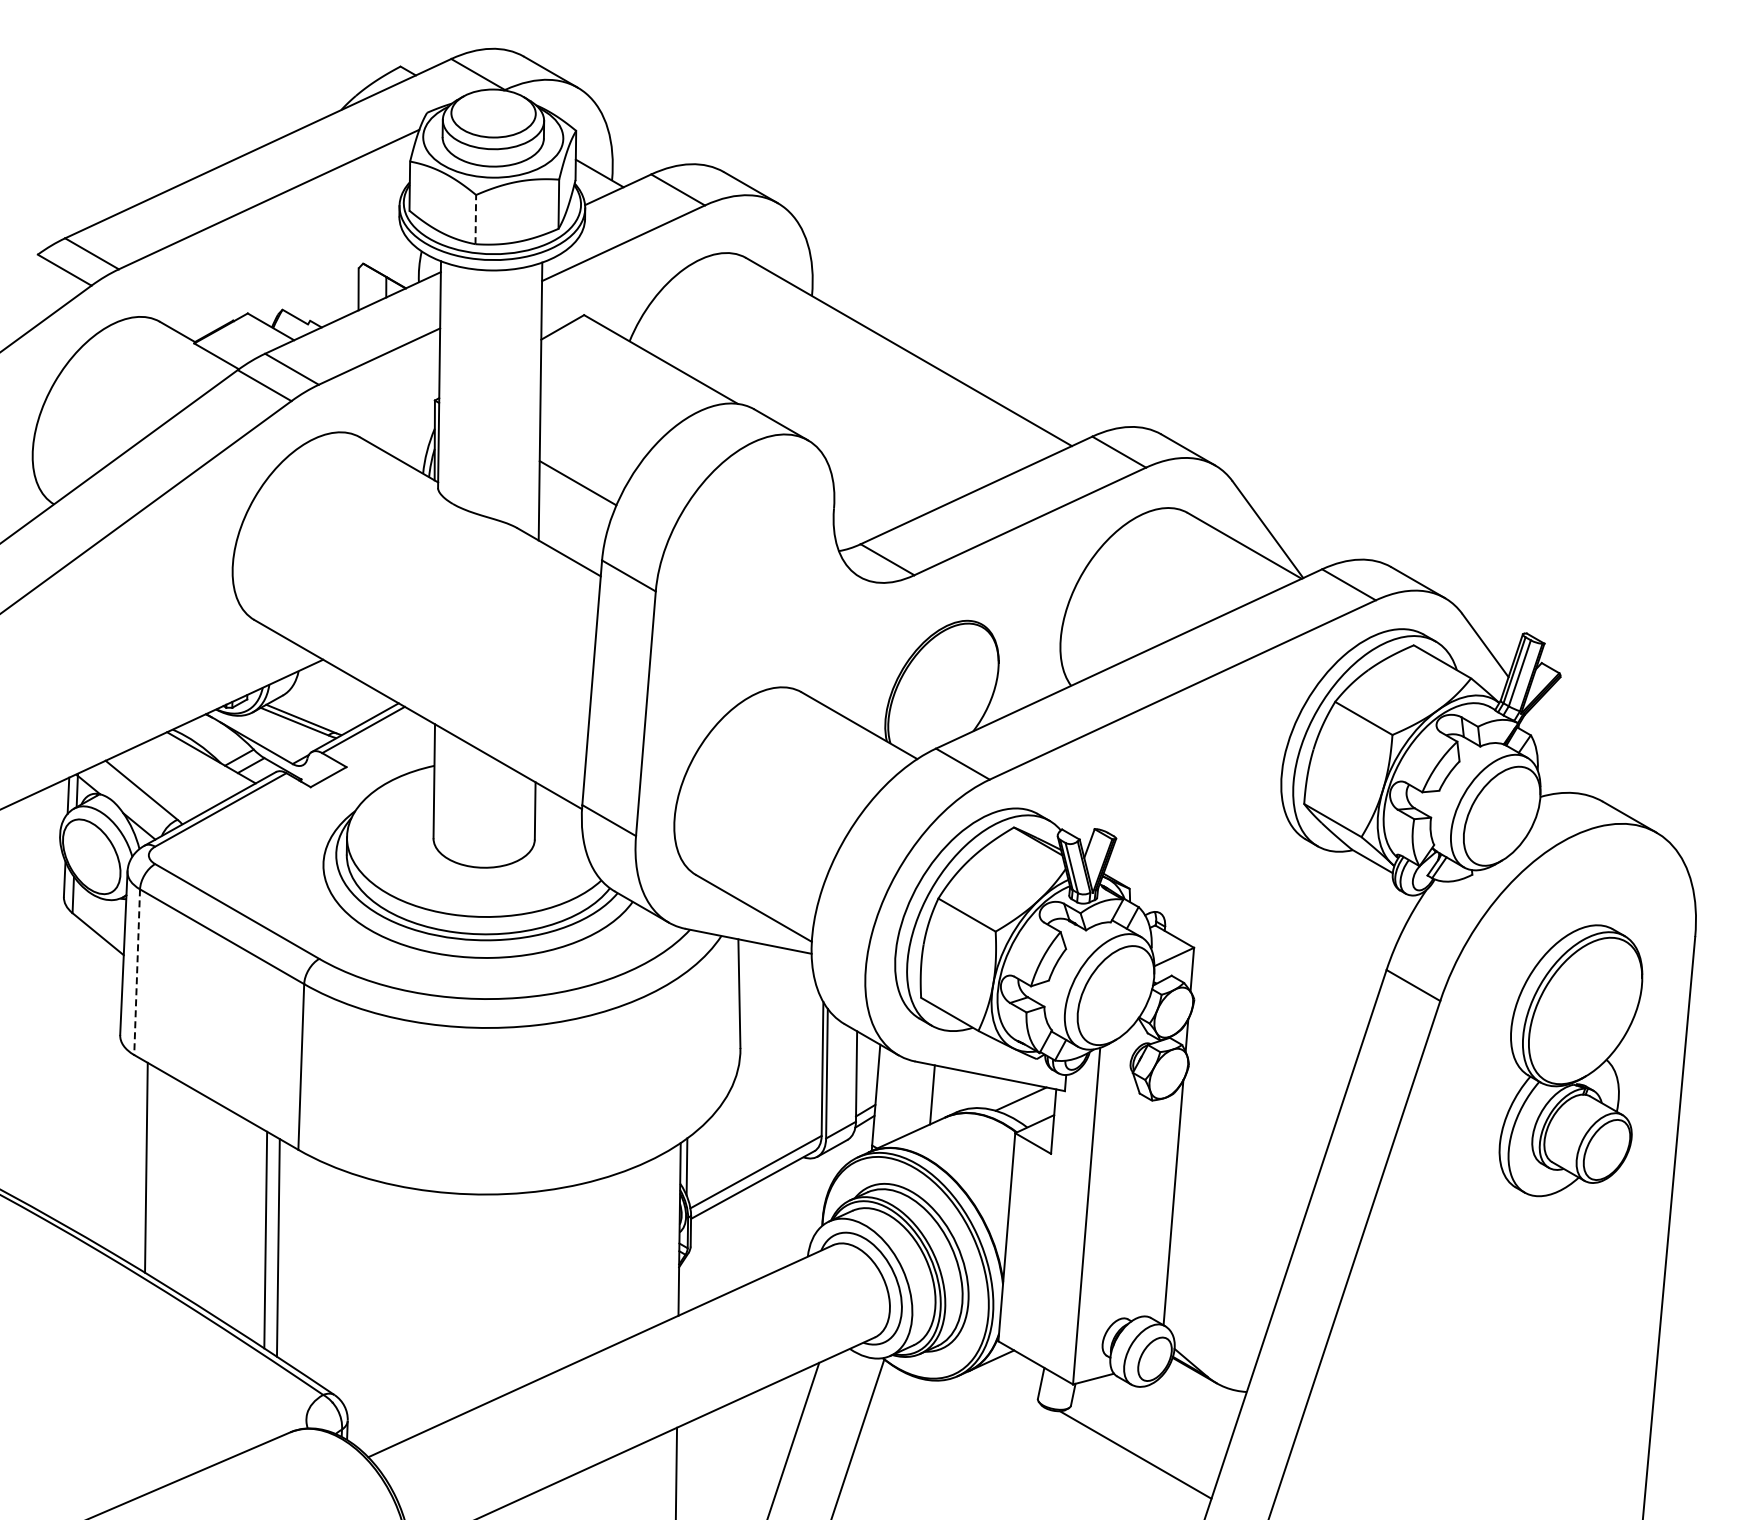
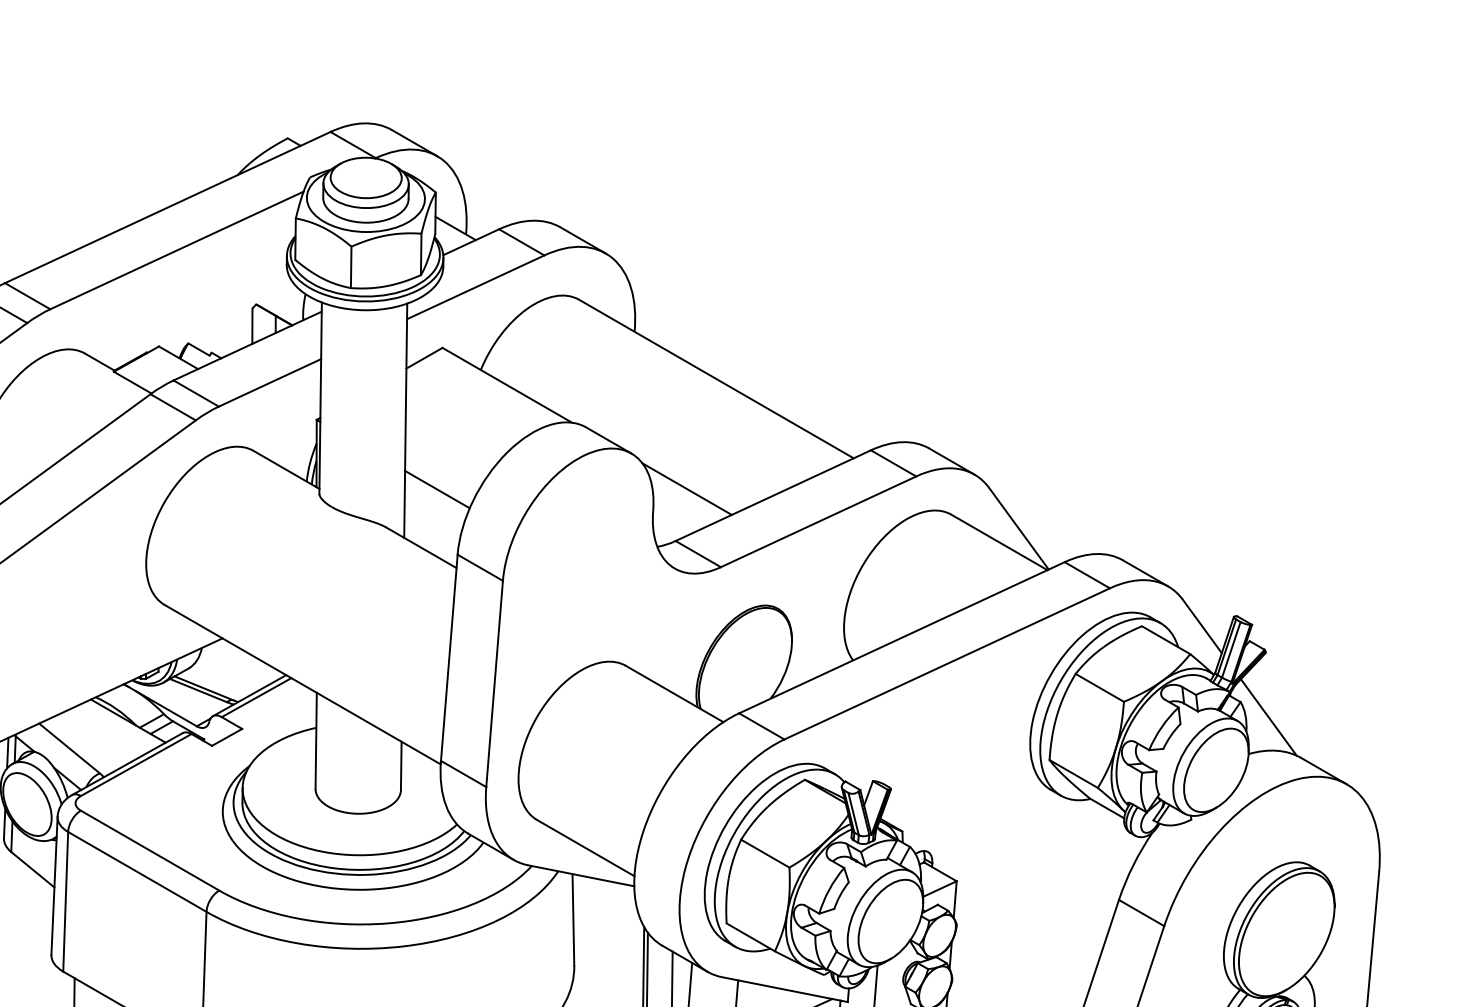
line: (475, 219) -> (350, 267), dashed -> solid
line: (874, 482) -> (687, 488), added
line: (1564, 753) -> (1268, 717), added
line: (137, 972) -> (66, 902), dashed -> solid

